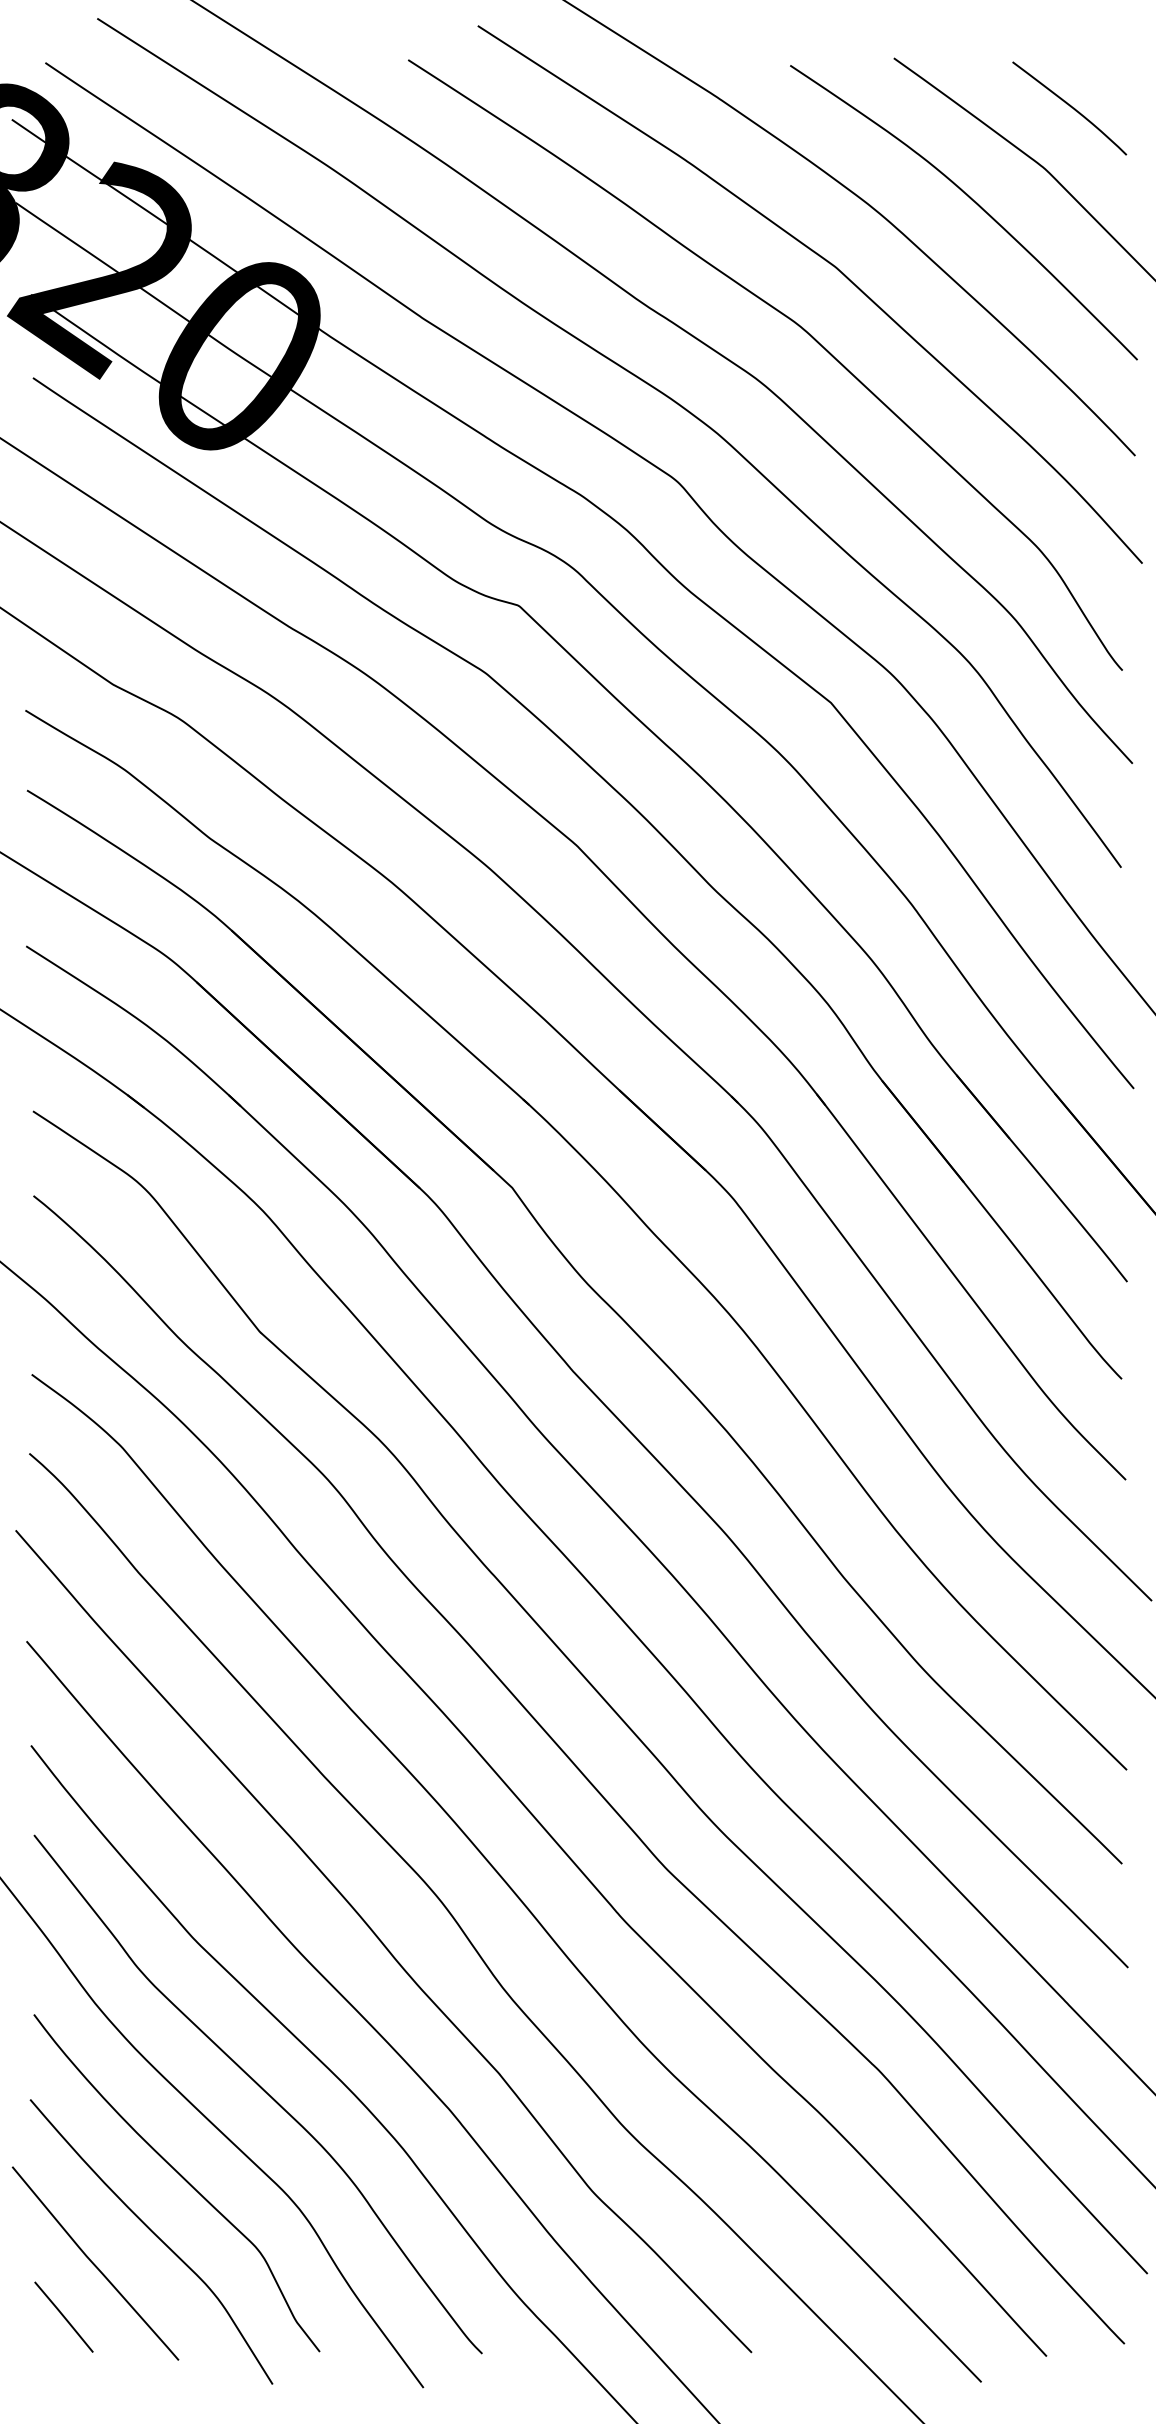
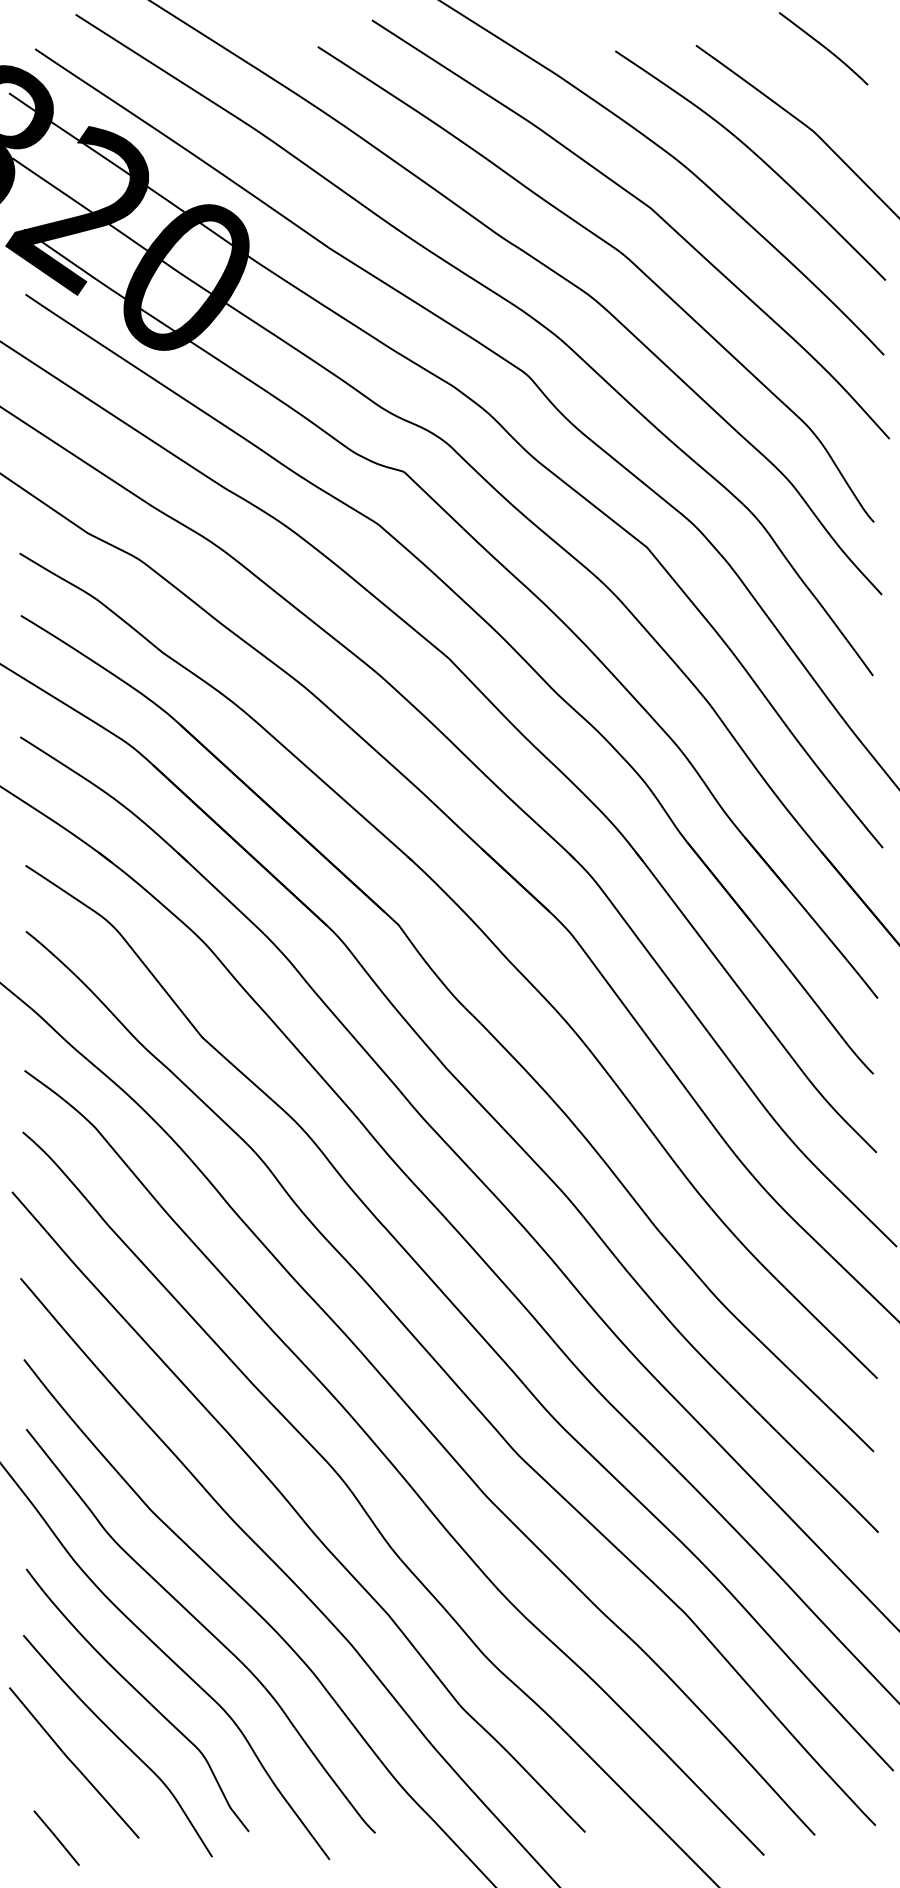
curve: (1070, 107) -> (824, 47), moved
line: (63, 2316) -> (56, 1837), moved

